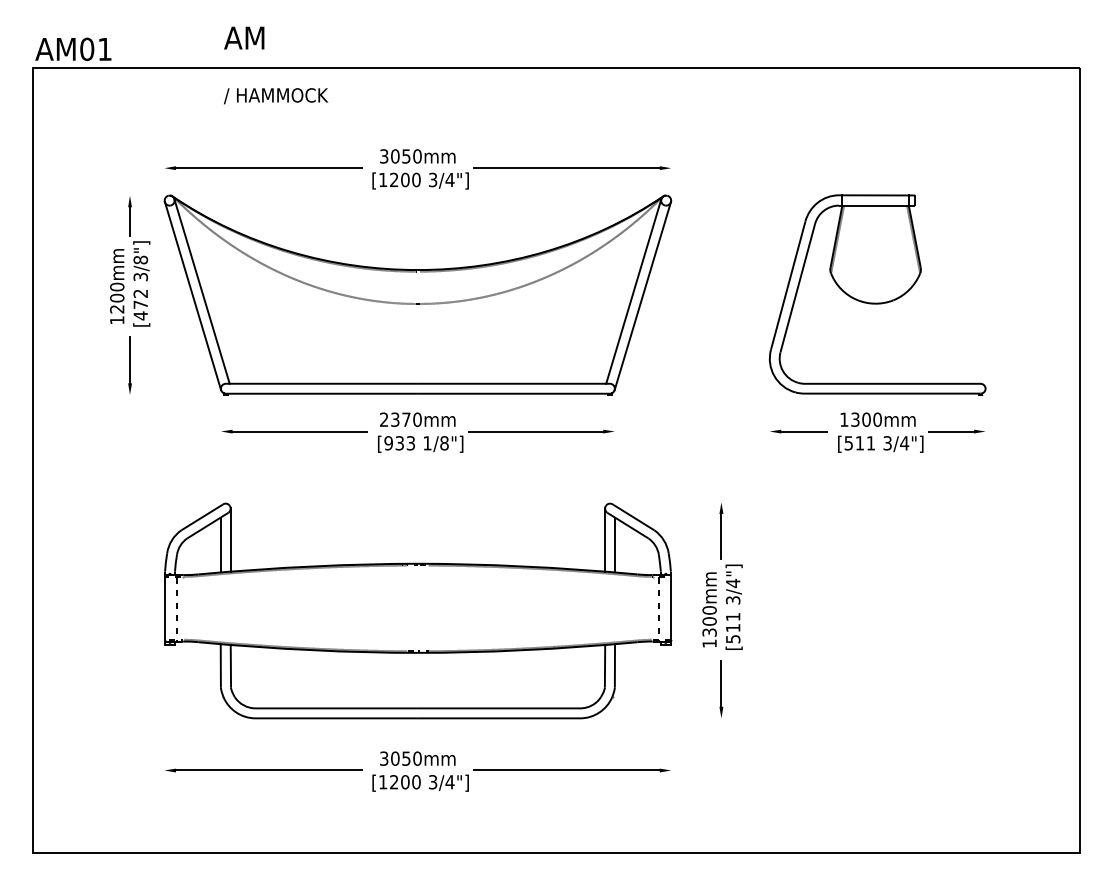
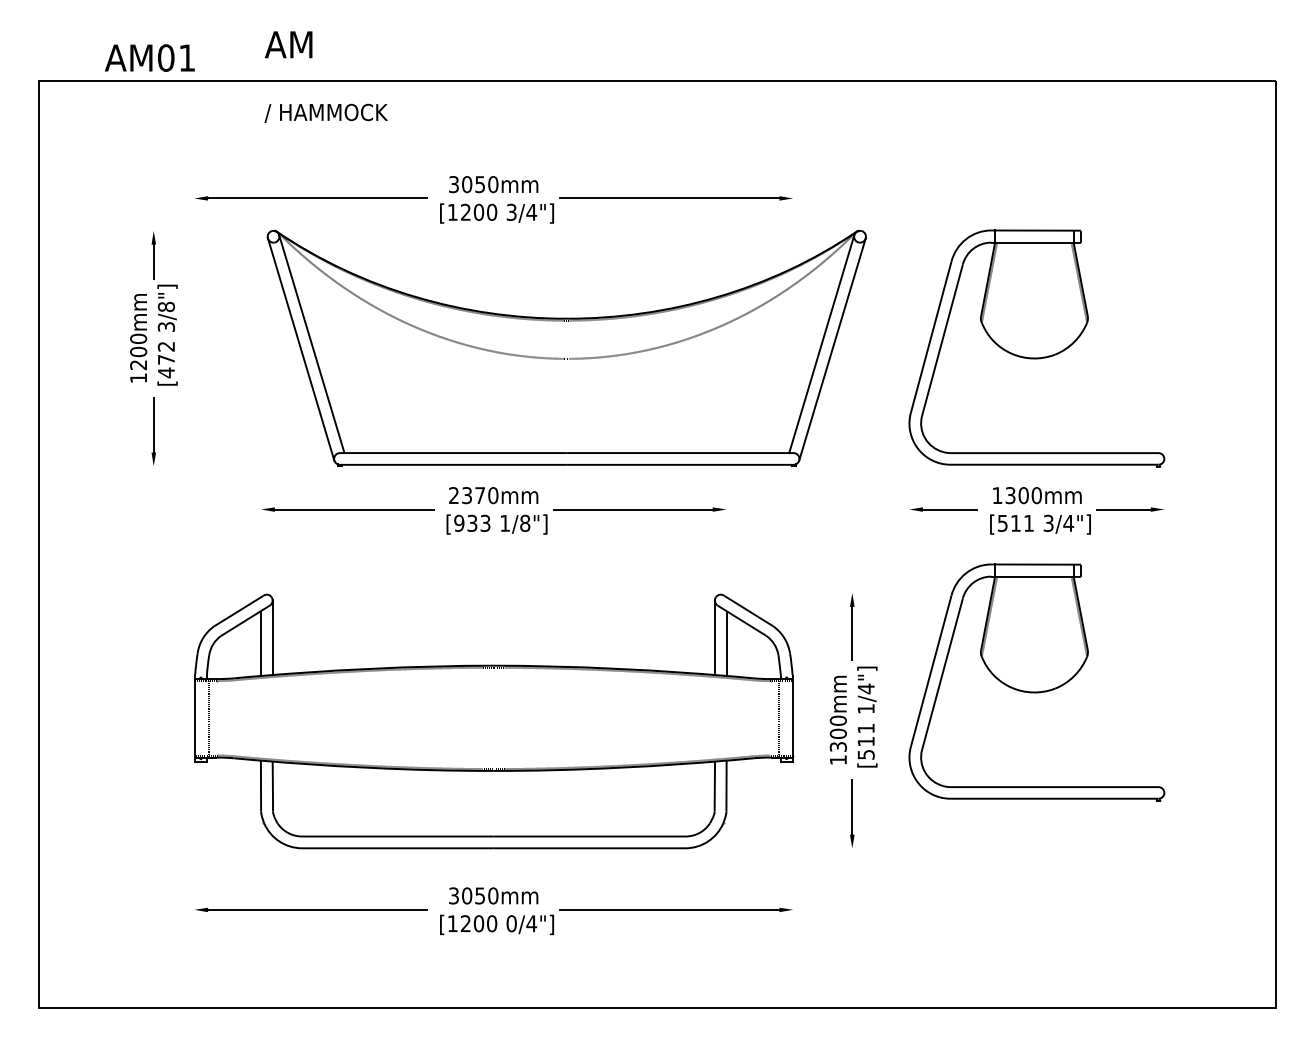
text: (73, 48) -> (149, 57), moved
part: (417, 295) -> (566, 348), moved
part: (877, 577) -> (1036, 682), added
text: (732, 600) -> (865, 708), 3/4"] -> 1/4"]
text: (432, 782) -> (511, 923), 3/4"] -> 0/4"]

